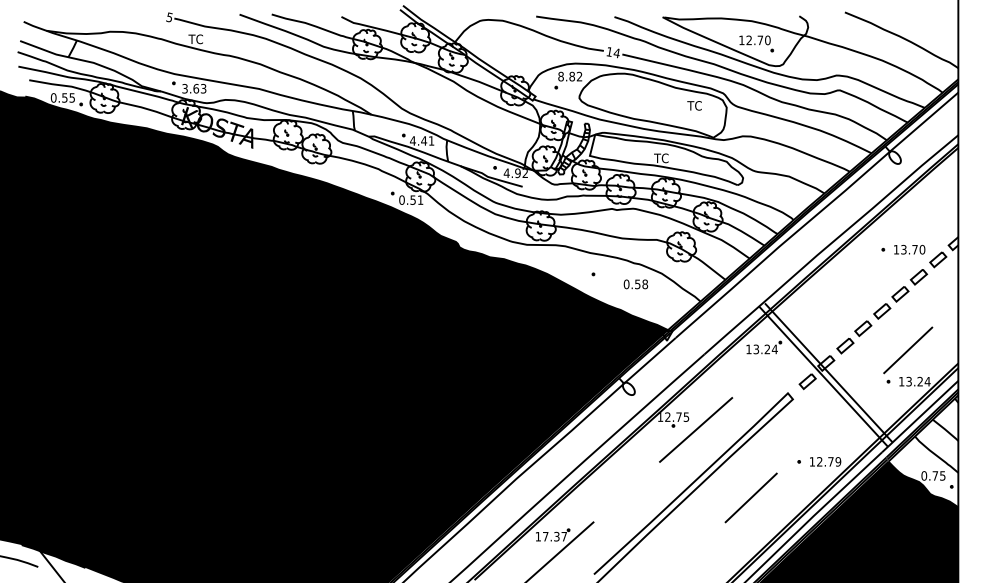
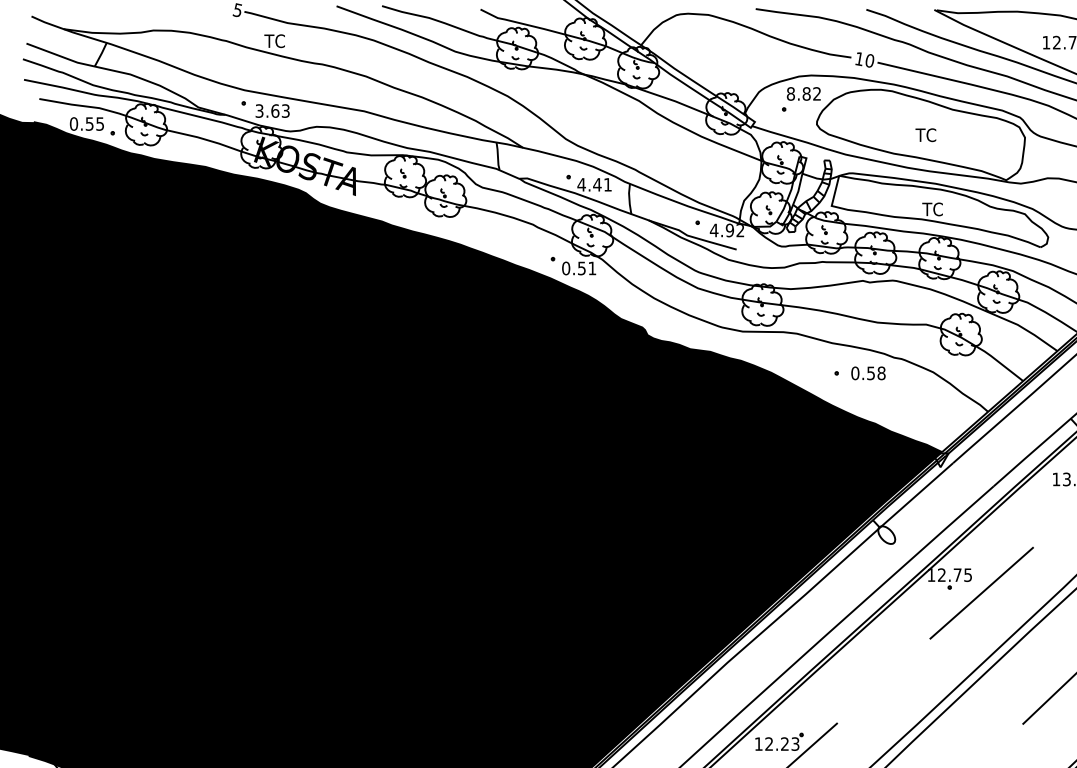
text: (616, 53) -> (869, 61), 14 -> 10
text: (694, 105) -> (925, 134), moved
text: (635, 284) -> (867, 373), moved
text: (554, 536) -> (781, 743), 17.37 -> 12.23

